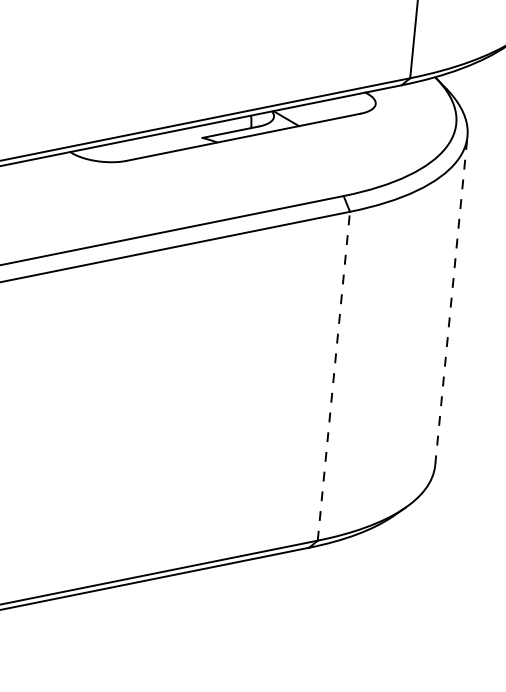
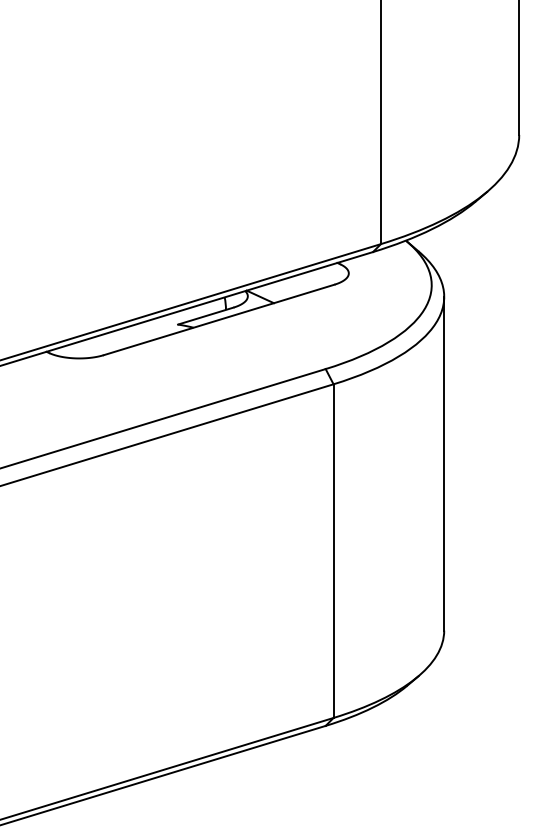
line: (451, 300) -> (444, 463), dashed -> solid
line: (333, 376) -> (333, 551), dashed -> solid

